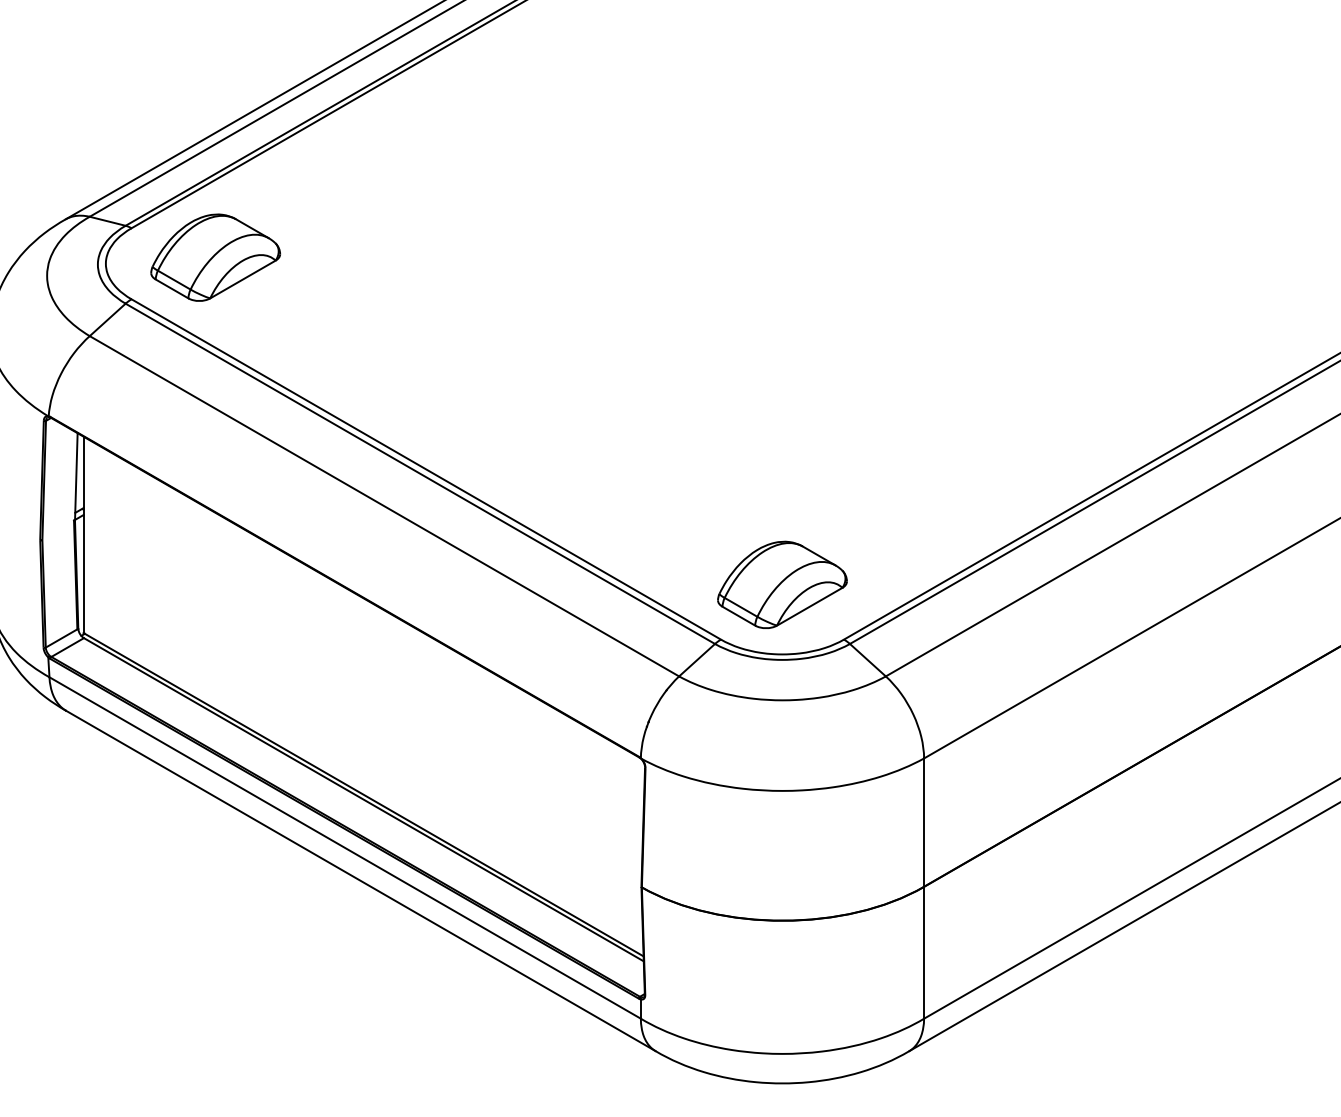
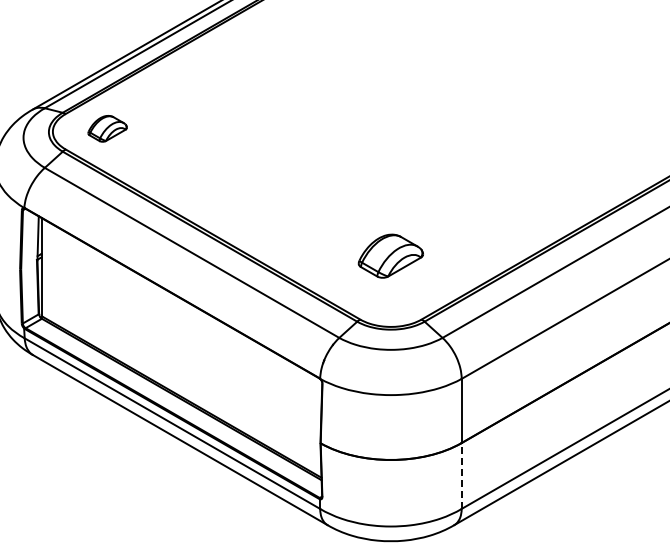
part: (215, 257) -> (107, 128), size x0.6
part: (781, 583) -> (390, 255), moved
line: (923, 953) -> (461, 476), solid -> dashed

